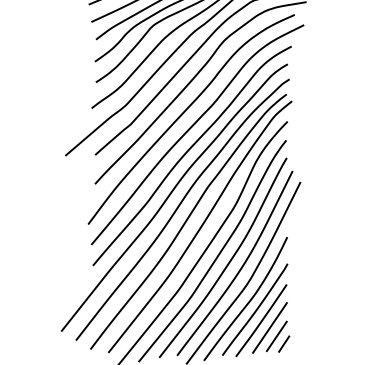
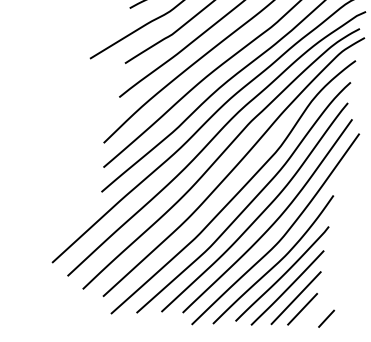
line: (284, 343) -> (327, 318), moved

